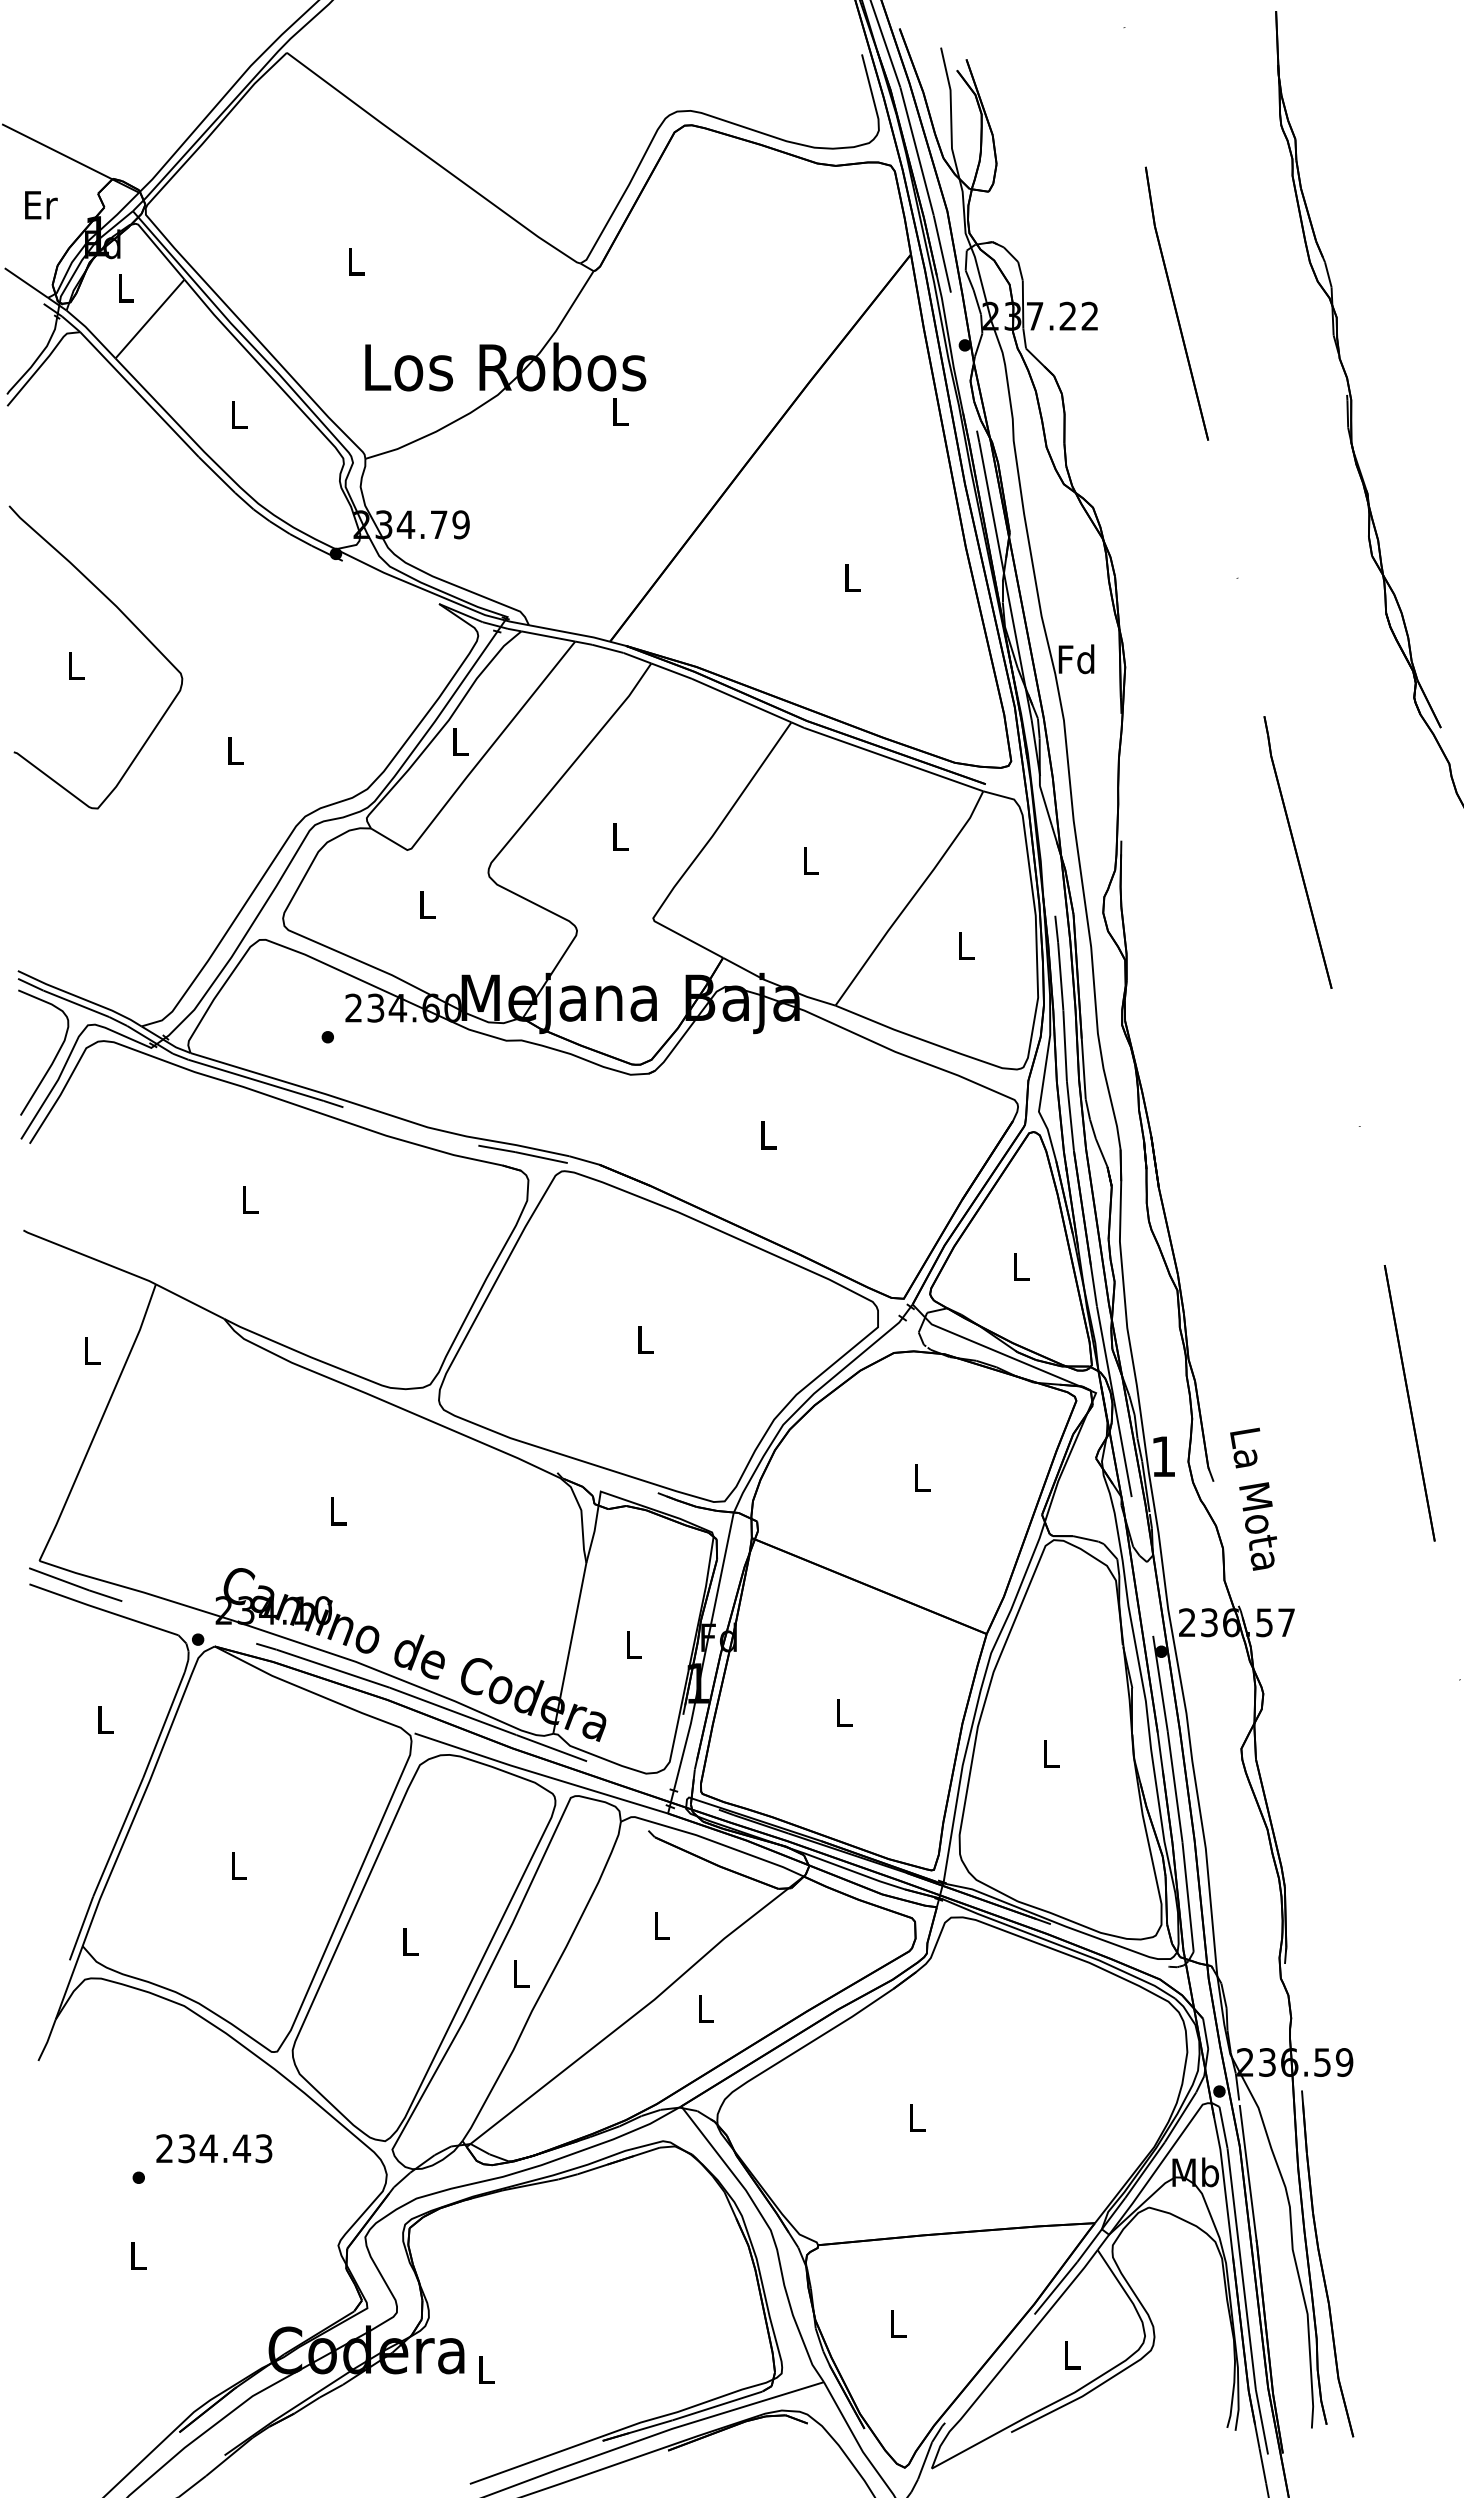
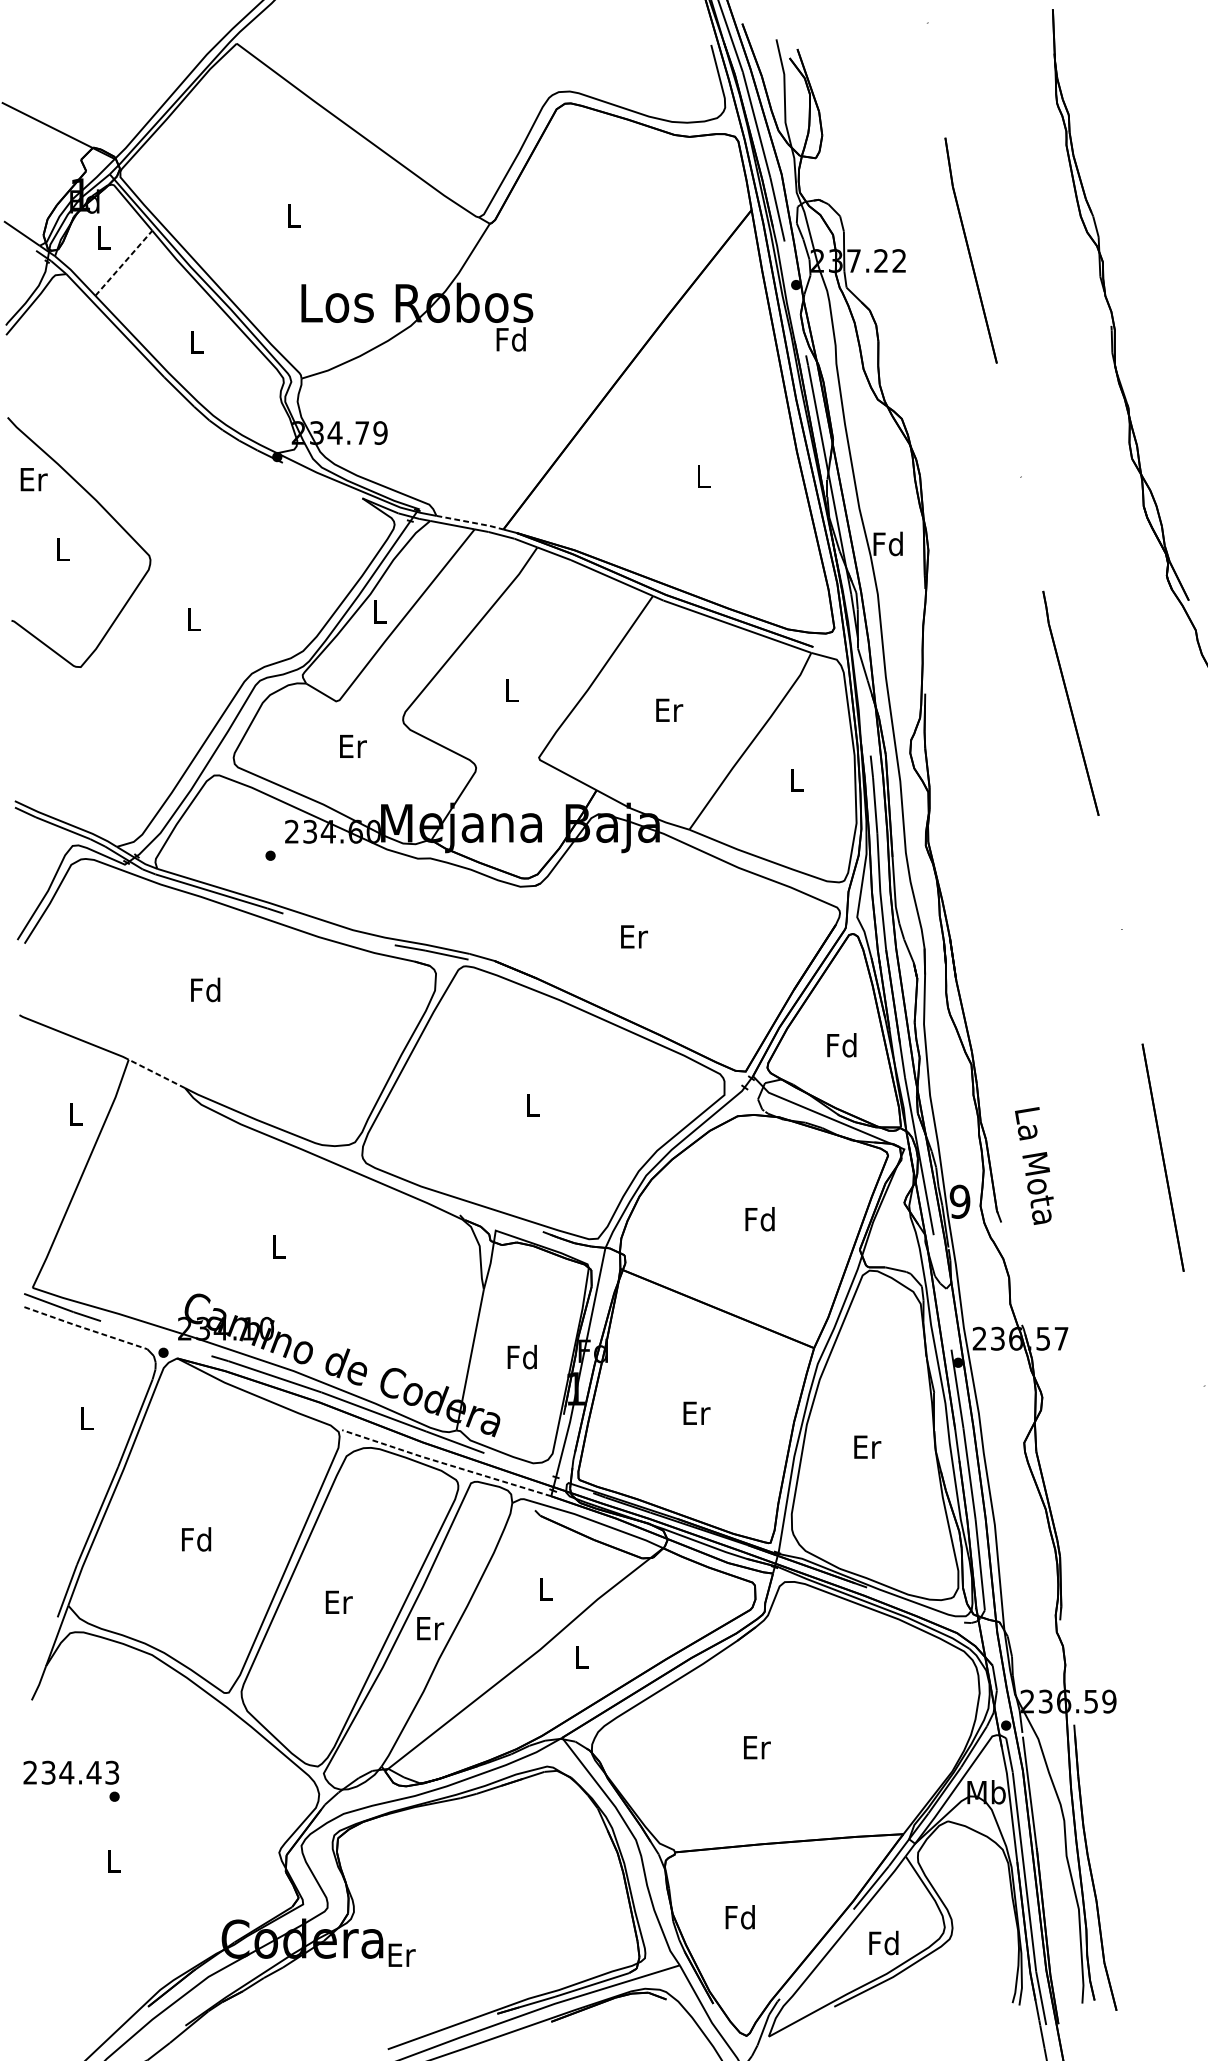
text: (41, 205) -> (34, 479), moved
line: (150, 318) -> (124, 262), solid -> dashed
text: (619, 411) -> (511, 339), L -> Fd
line: (570, 633) -> (470, 522), solid -> dashed
text: (811, 860) -> (669, 709), L -> Er
text: (428, 904) -> (353, 746), L -> Er
curve: (54, 1057) -> (45, 872), removed
text: (768, 1135) -> (634, 936), L -> Er
text: (248, 1199) -> (205, 989), L -> Fd
text: (1019, 1266) -> (841, 1044), L -> Fd
line: (189, 1301) -> (156, 1073), solid -> dashed
text: (1163, 1456) -> (959, 1201), 1 -> 9
text: (920, 1477) -> (759, 1219), L -> Fd
text: (1253, 1498) -> (1034, 1165), moved
line: (103, 1610) -> (85, 1328), solid -> dashed
text: (632, 1644) -> (521, 1356), L -> Fd
text: (844, 1713) -> (696, 1413), L -> Er
text: (1051, 1754) -> (867, 1447), L -> Er
line: (540, 1774) -> (446, 1464), solid -> dashed
text: (237, 1865) -> (196, 1539), L -> Fd
text: (410, 1942) -> (338, 1602), L -> Er
text: (521, 1973) -> (430, 1628), L -> Er
text: (917, 2118) -> (757, 1747), L -> Er
text: (214, 2148) -> (71, 1772), moved
text: (896, 2323) -> (739, 1916), L -> Fd
text: (1070, 2354) -> (883, 1942), L -> Fd
text: (487, 2369) -> (402, 1954), L -> Er

